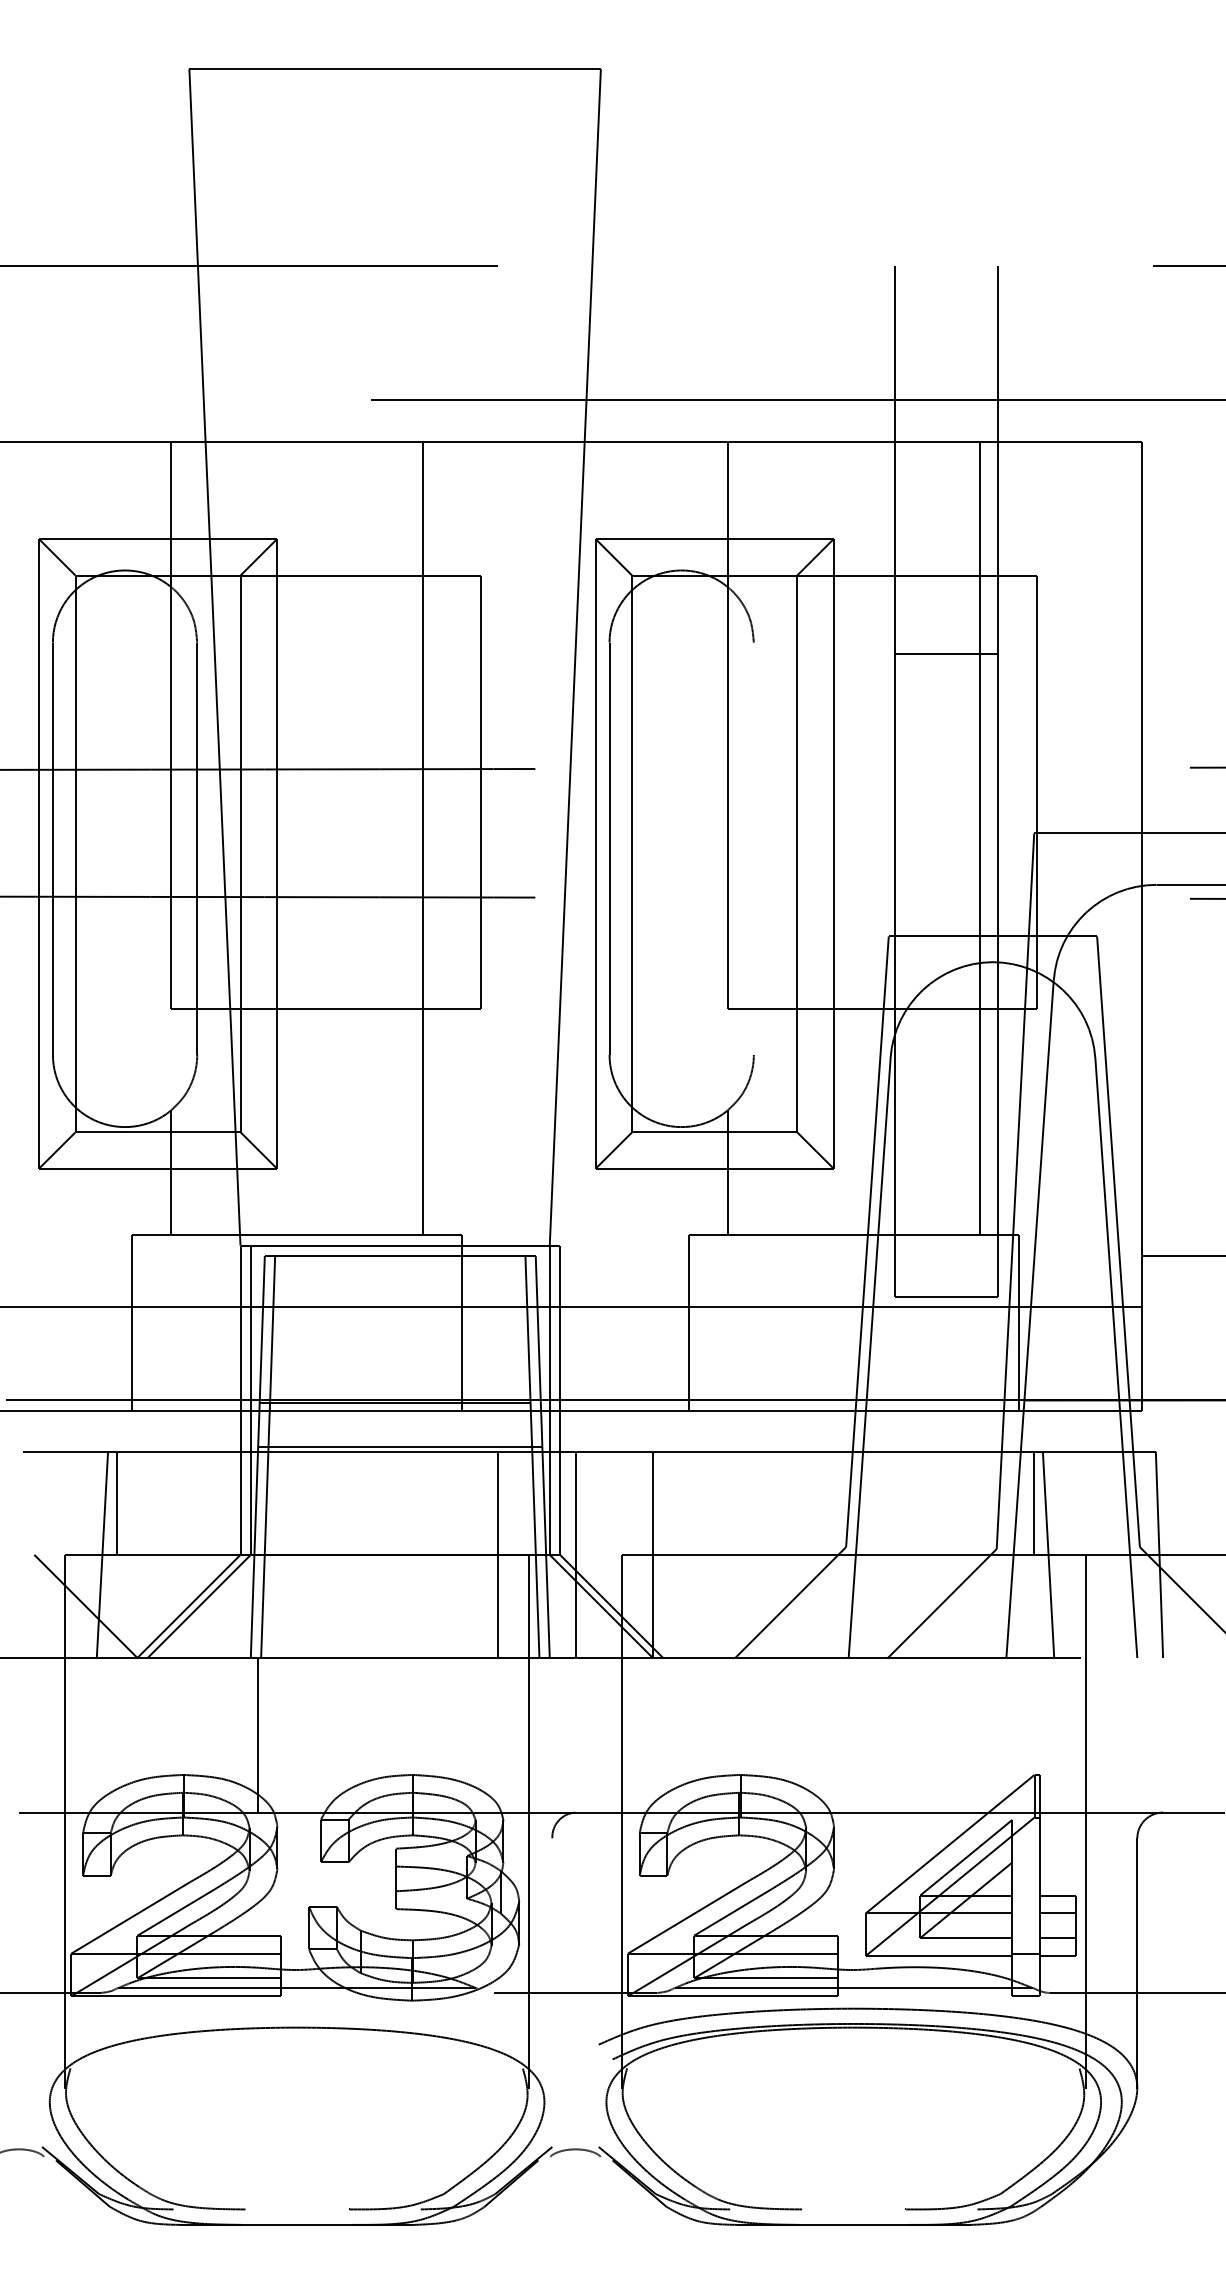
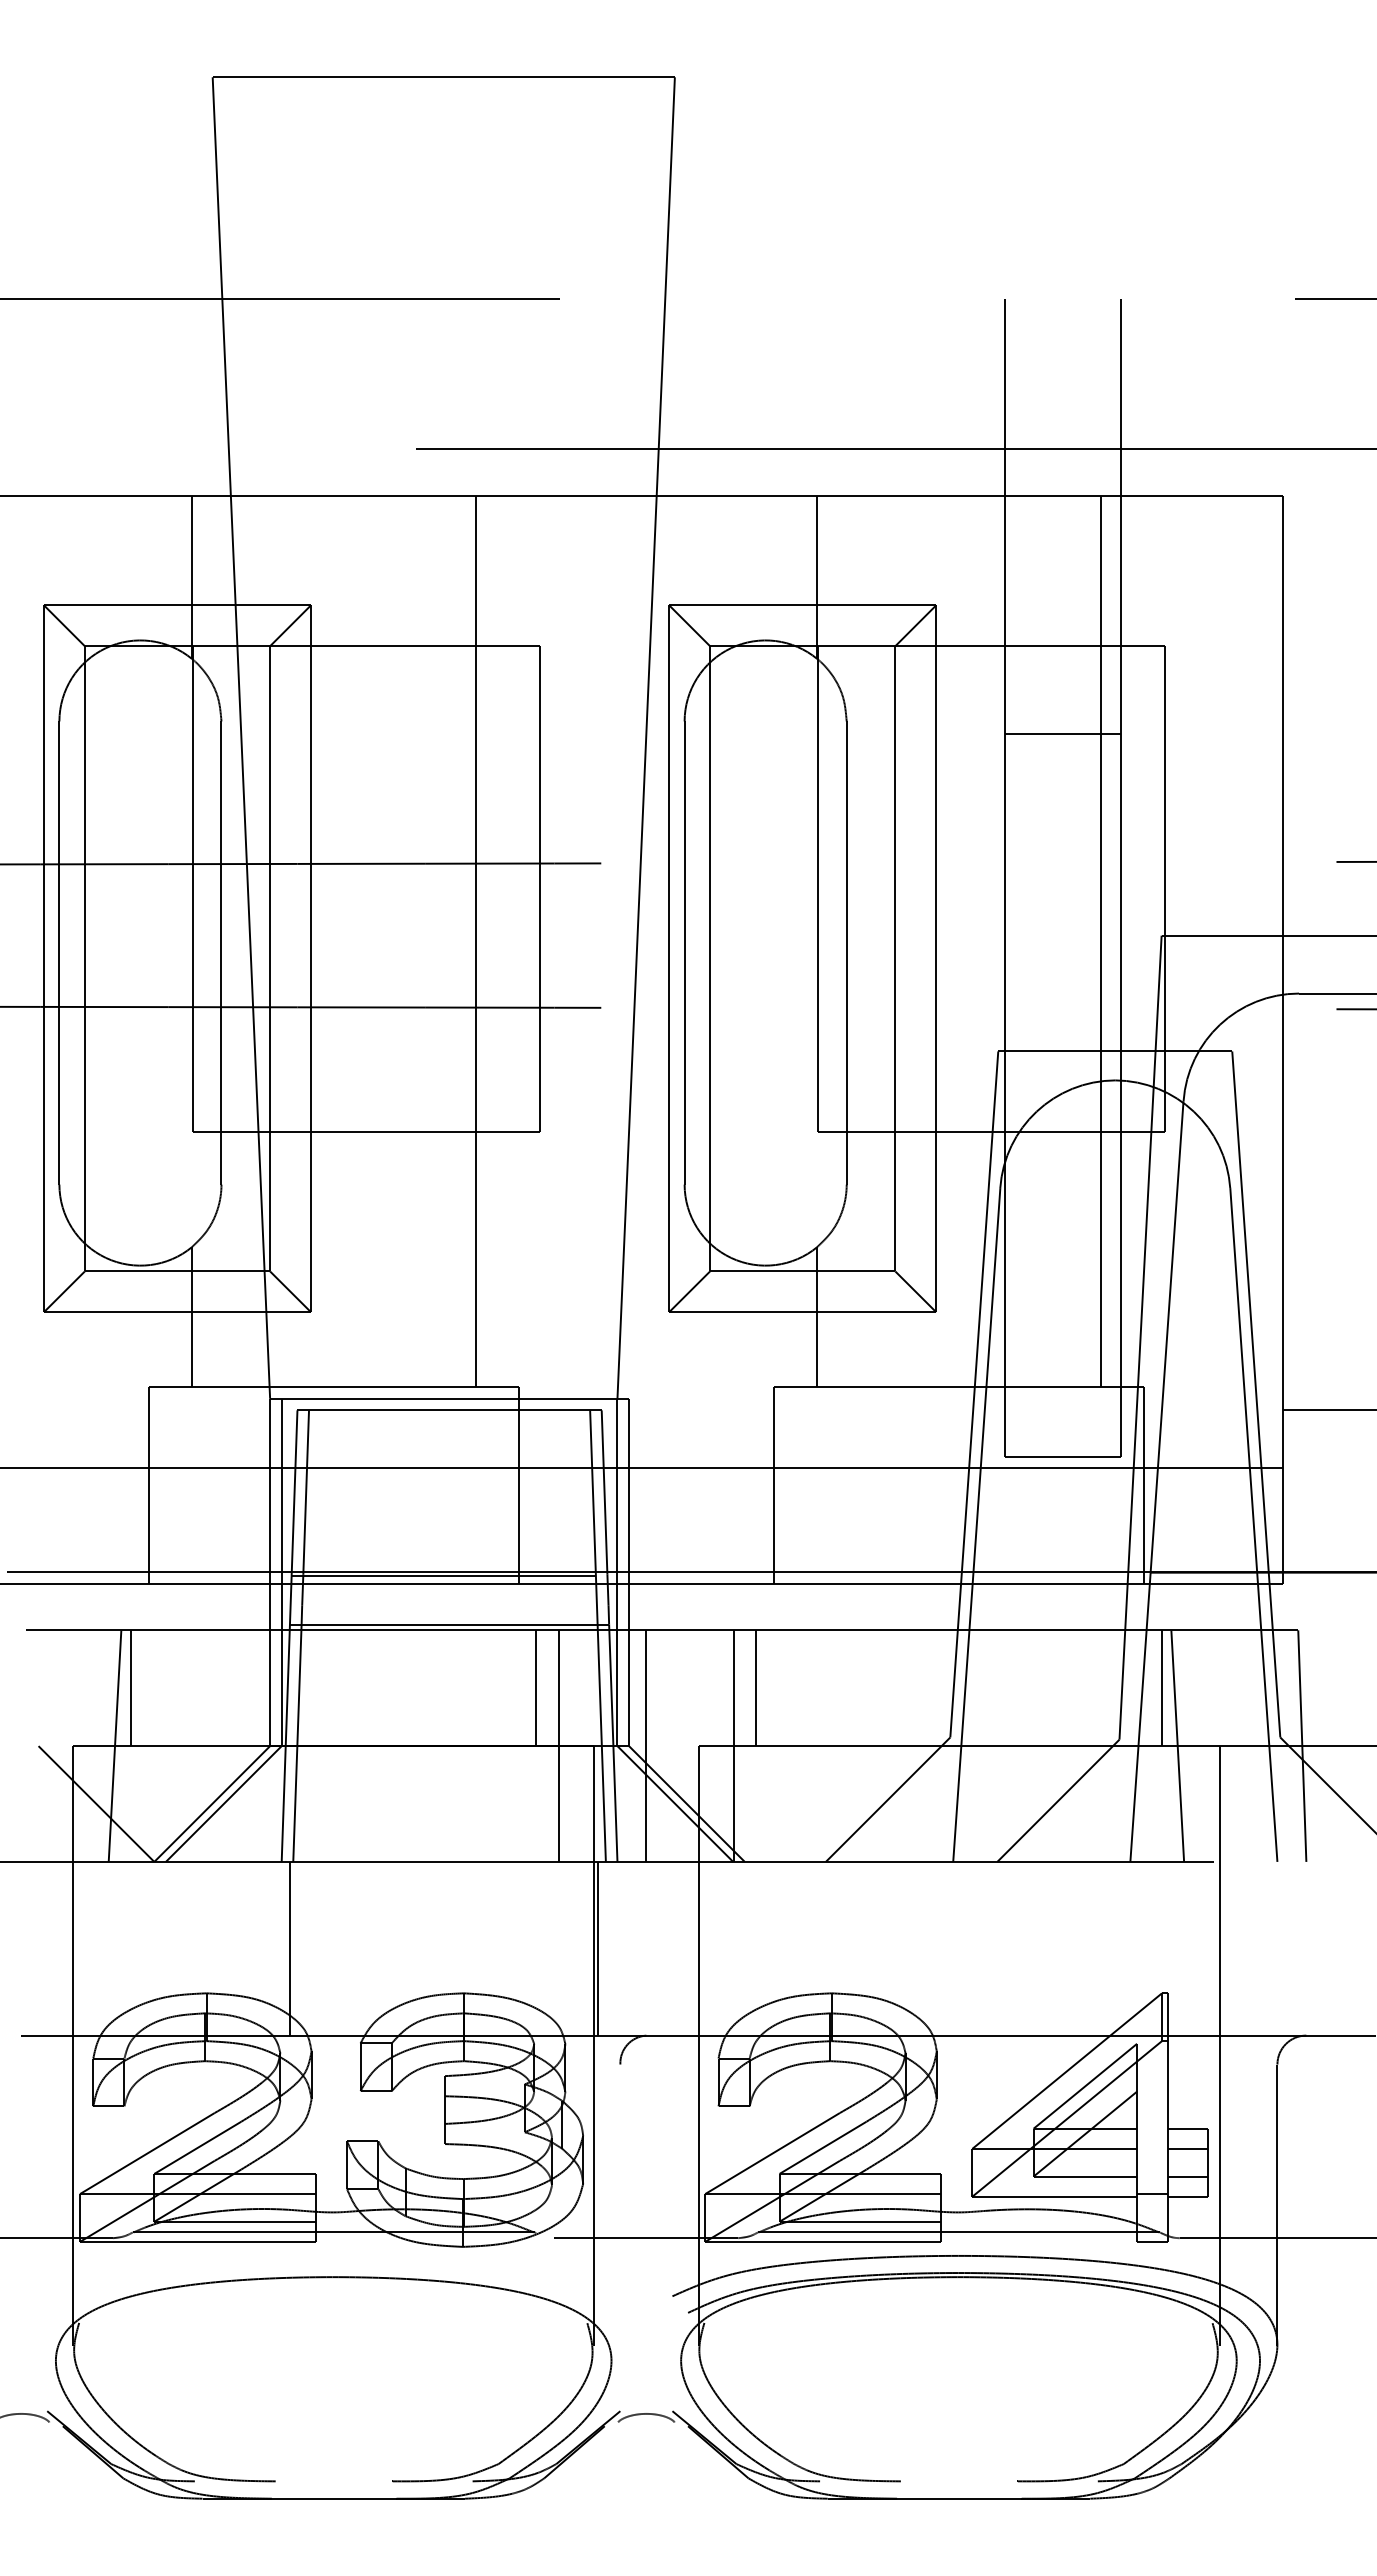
line: (753, 848) -> (846, 952), added
line: (477, 1503) -> (536, 1688), added
line: (673, 1503) -> (756, 1688), added
line: (531, 1735) -> (597, 1948), added

